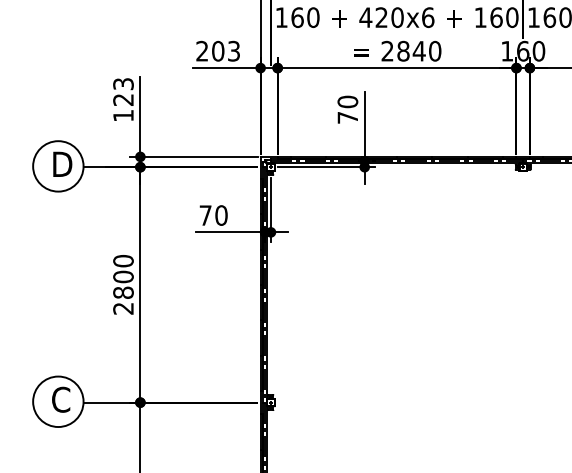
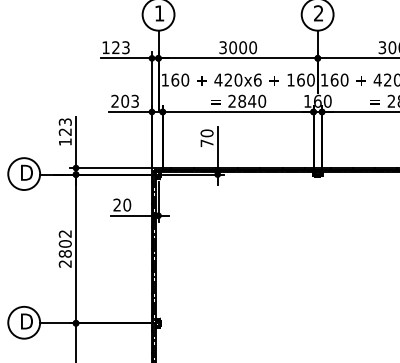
text: (204, 214) -> (116, 204), 70 -> 20
text: (122, 260) -> (64, 233), 2800 -> 2802
text: (61, 399) -> (26, 321), C -> D

